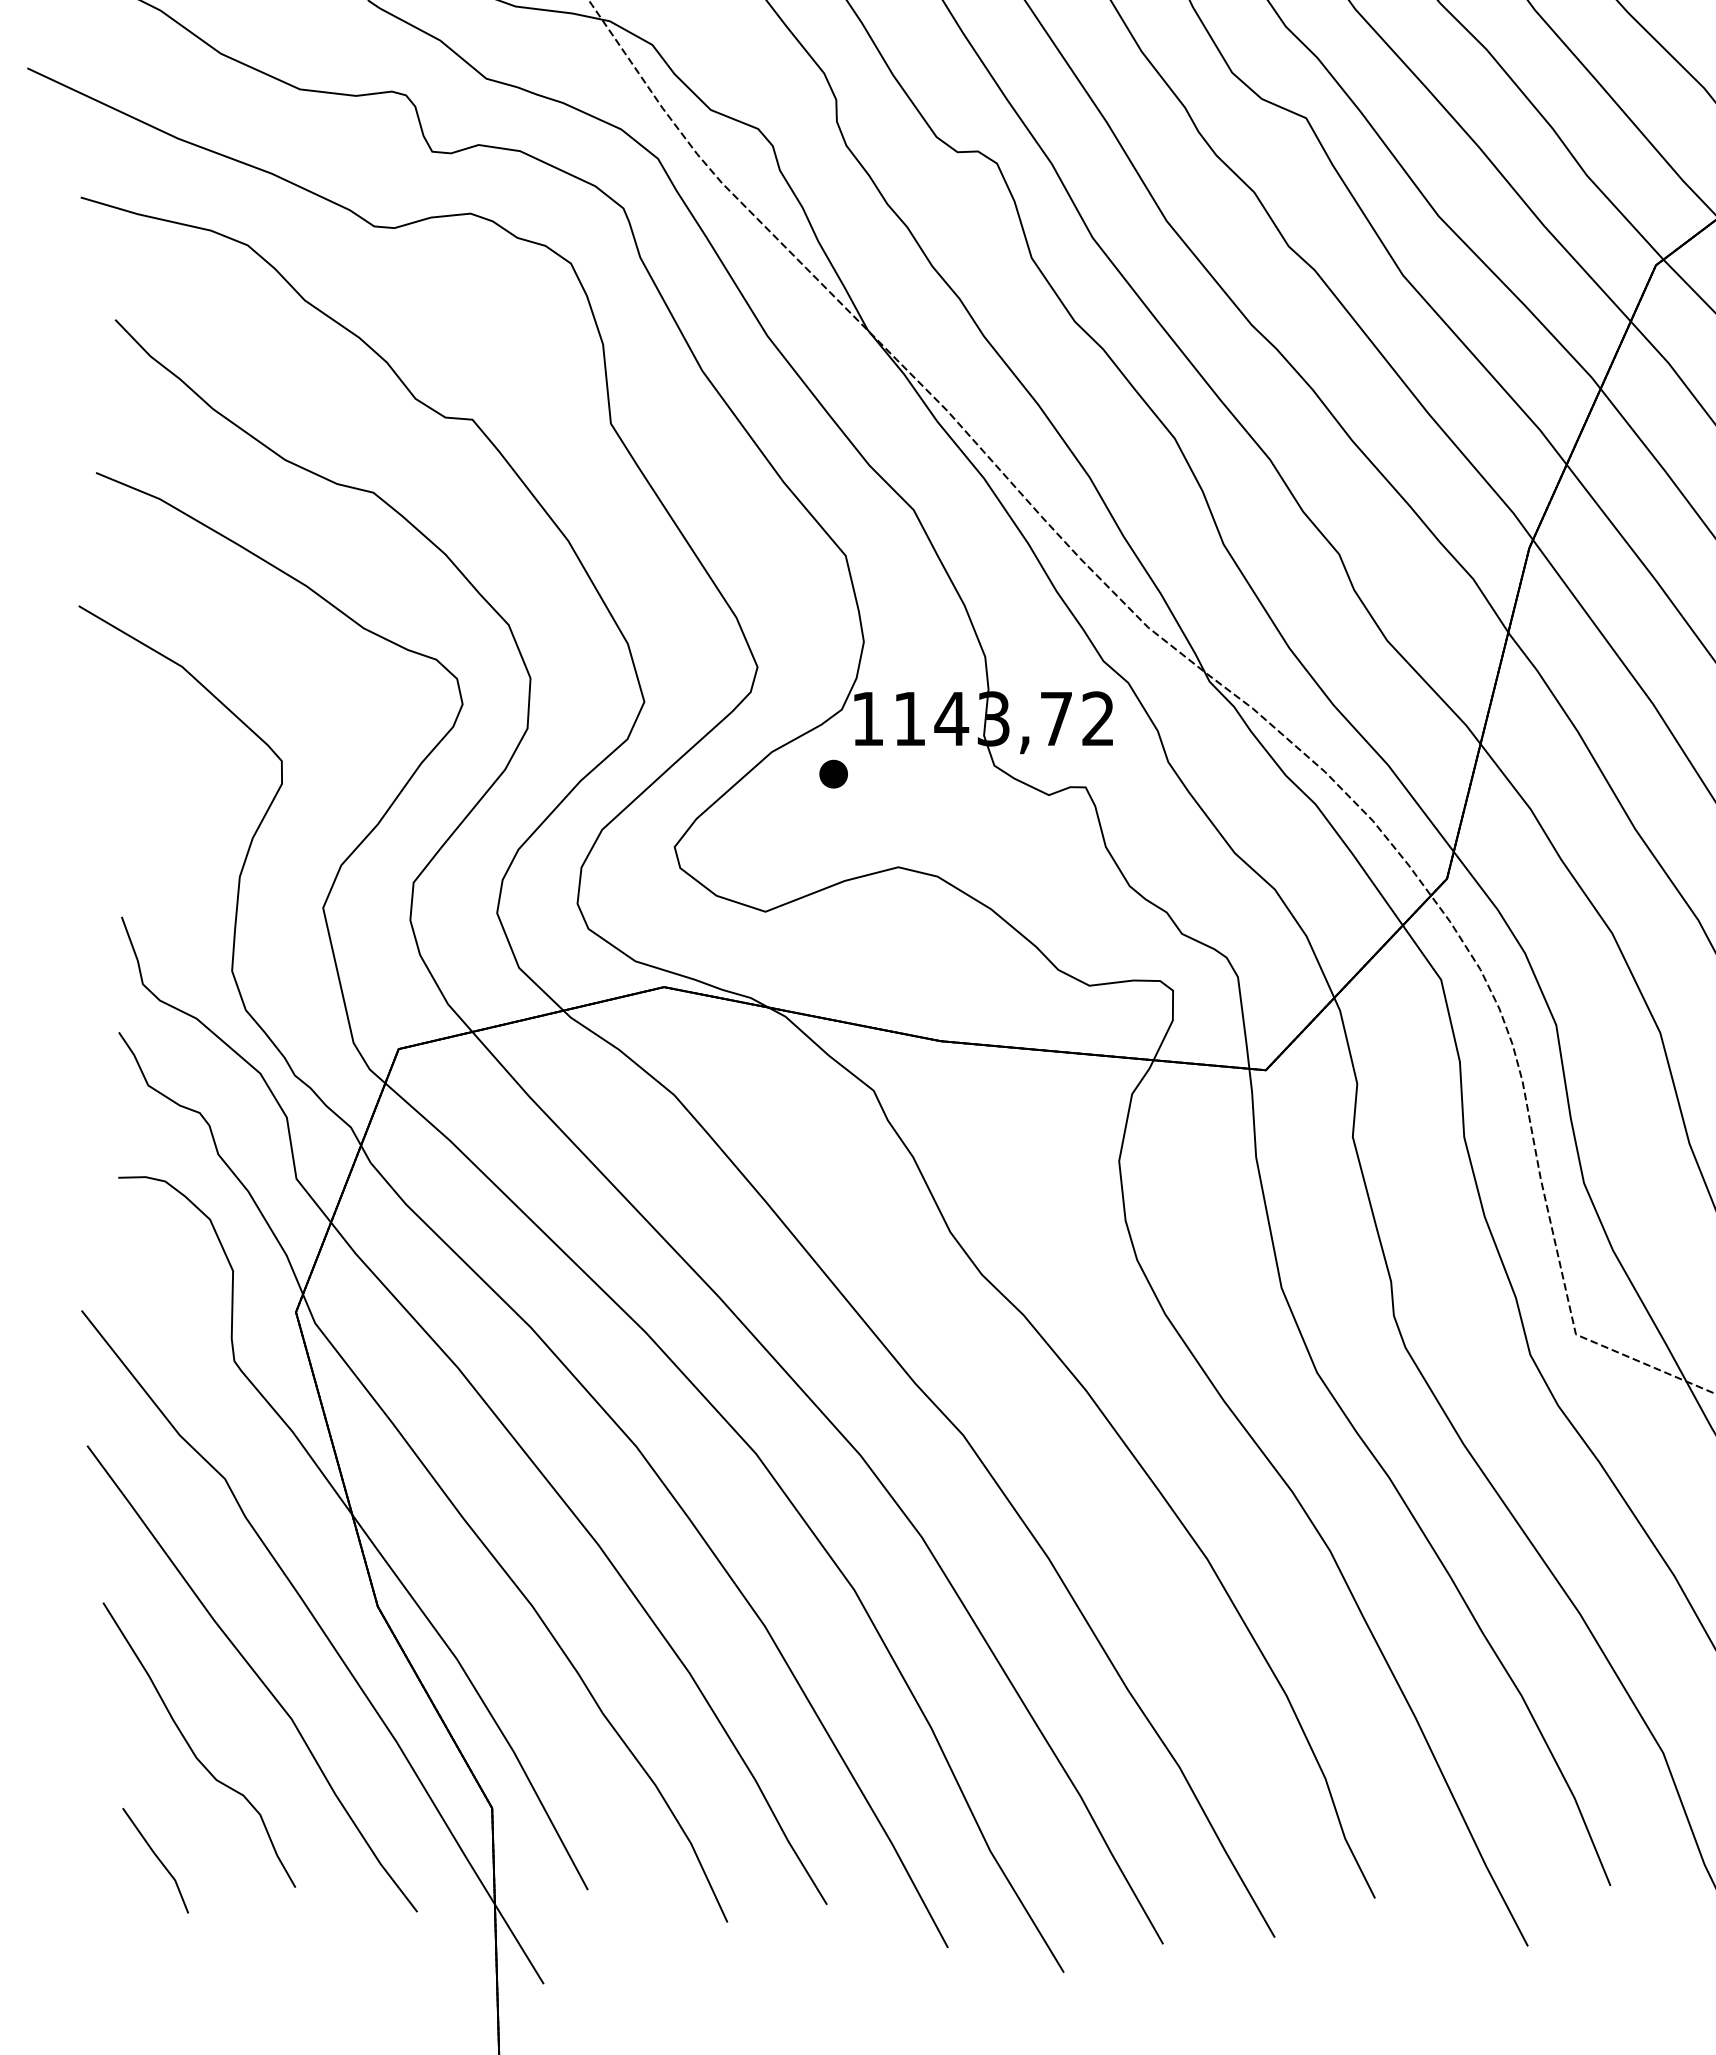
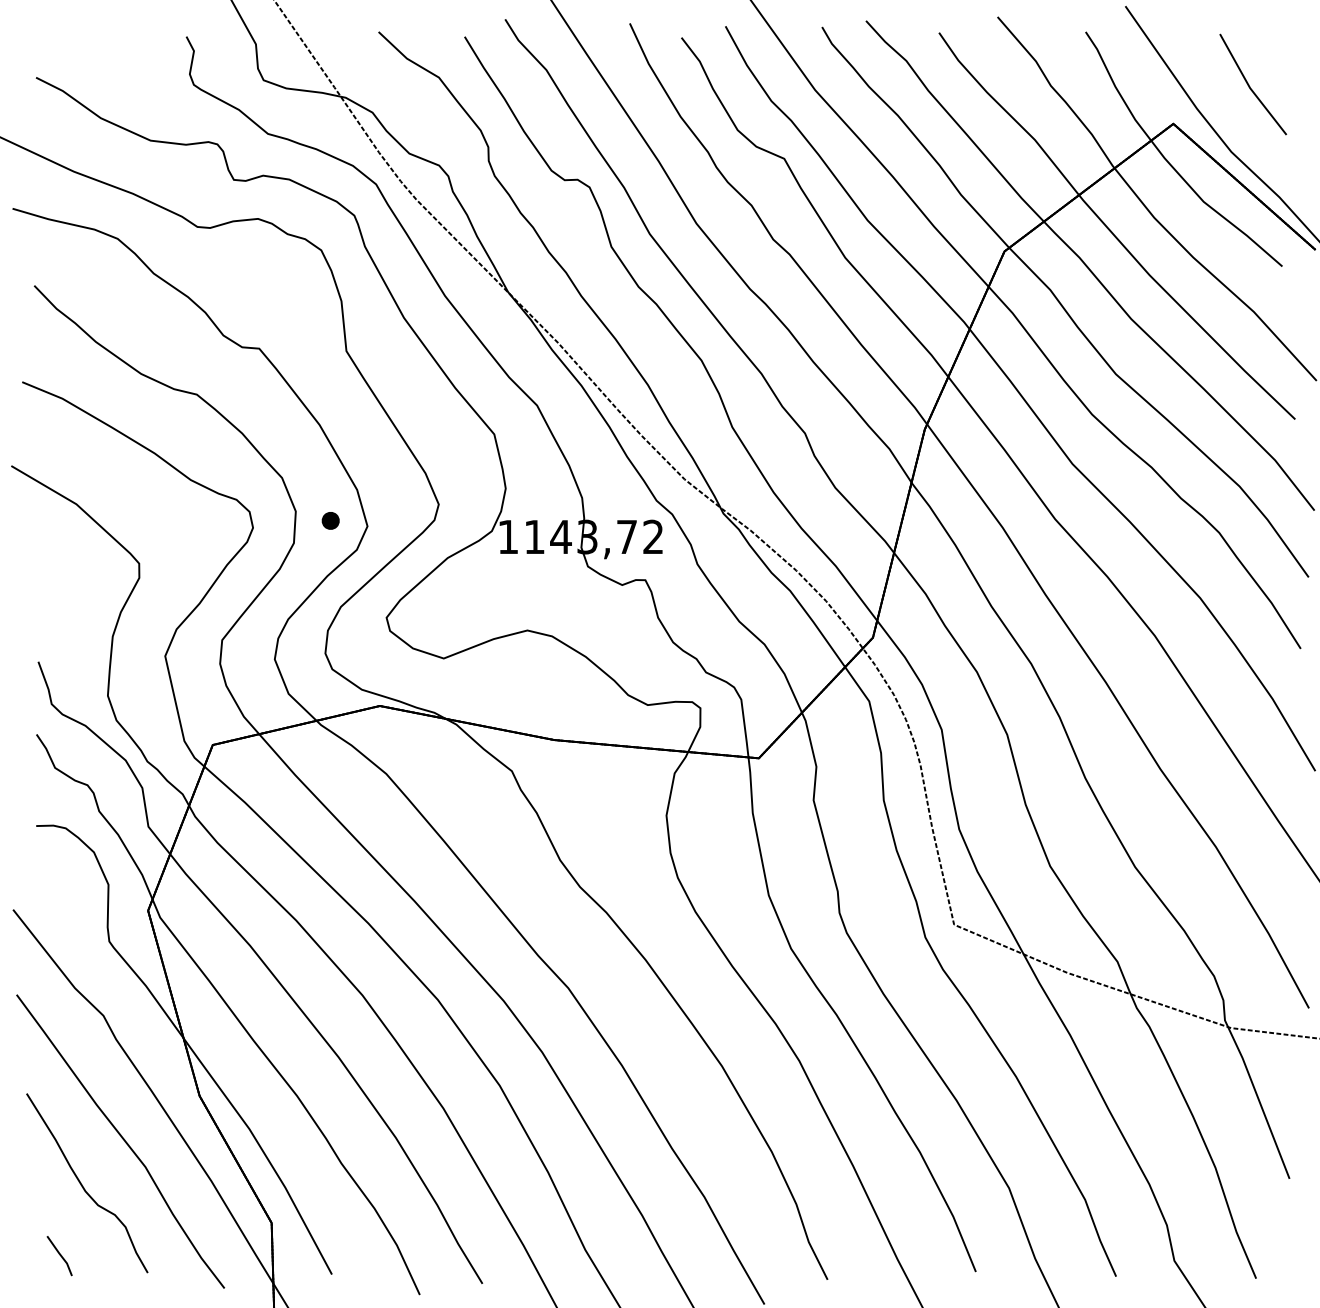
part: (833, 773) -> (330, 520), moved
part: (155, 1859) -> (59, 1255), size x0.6

